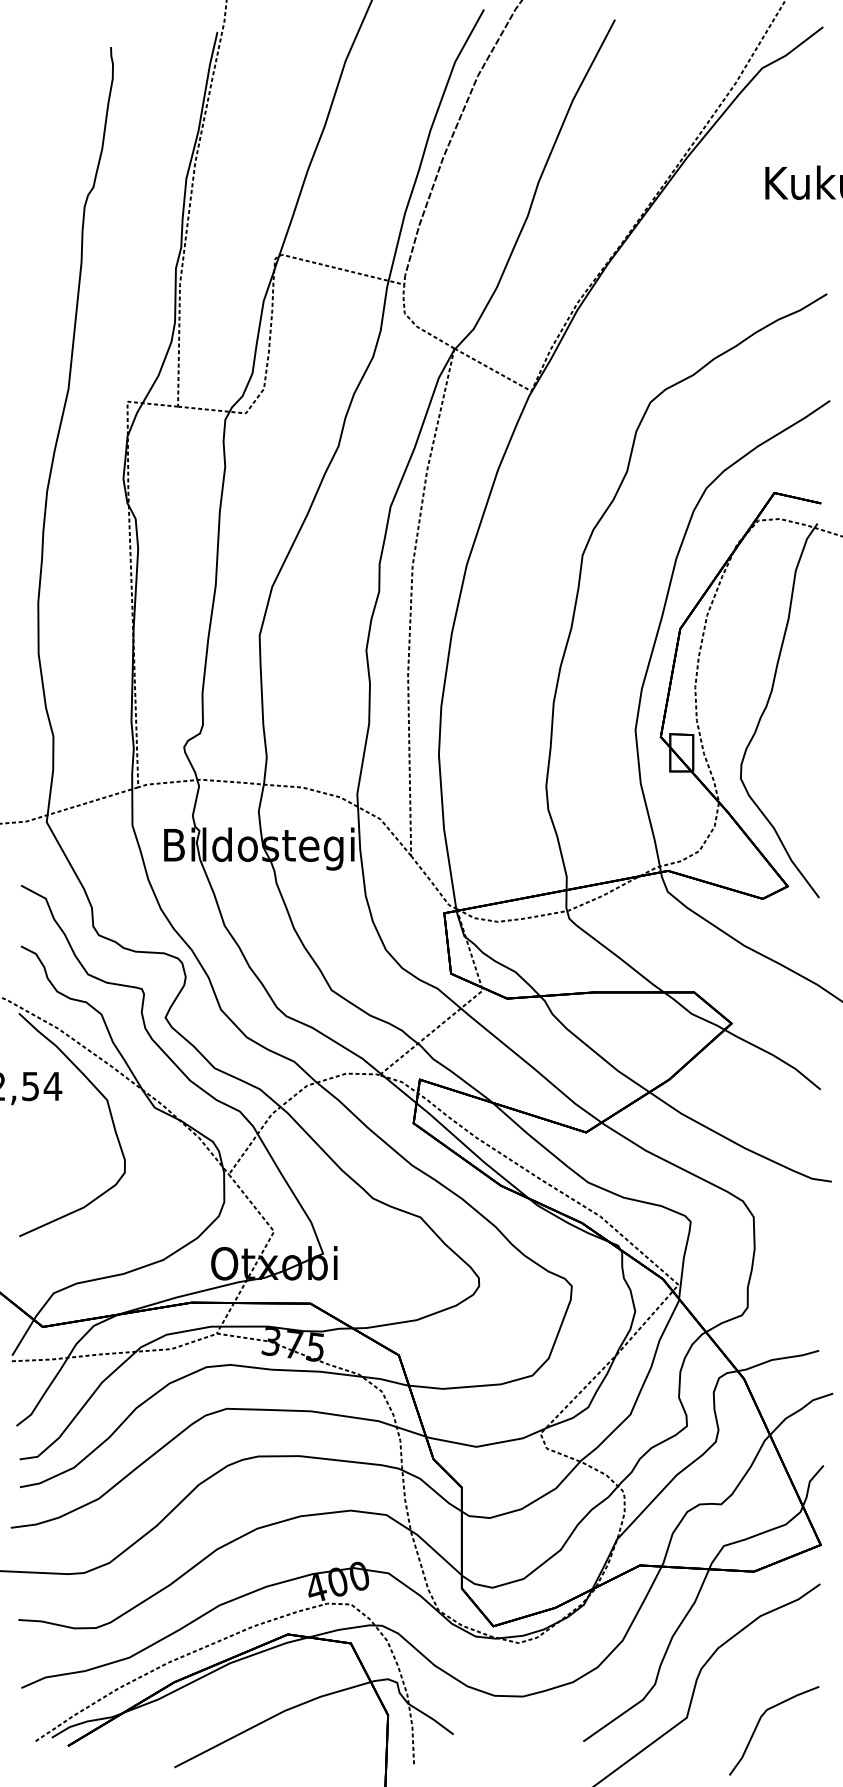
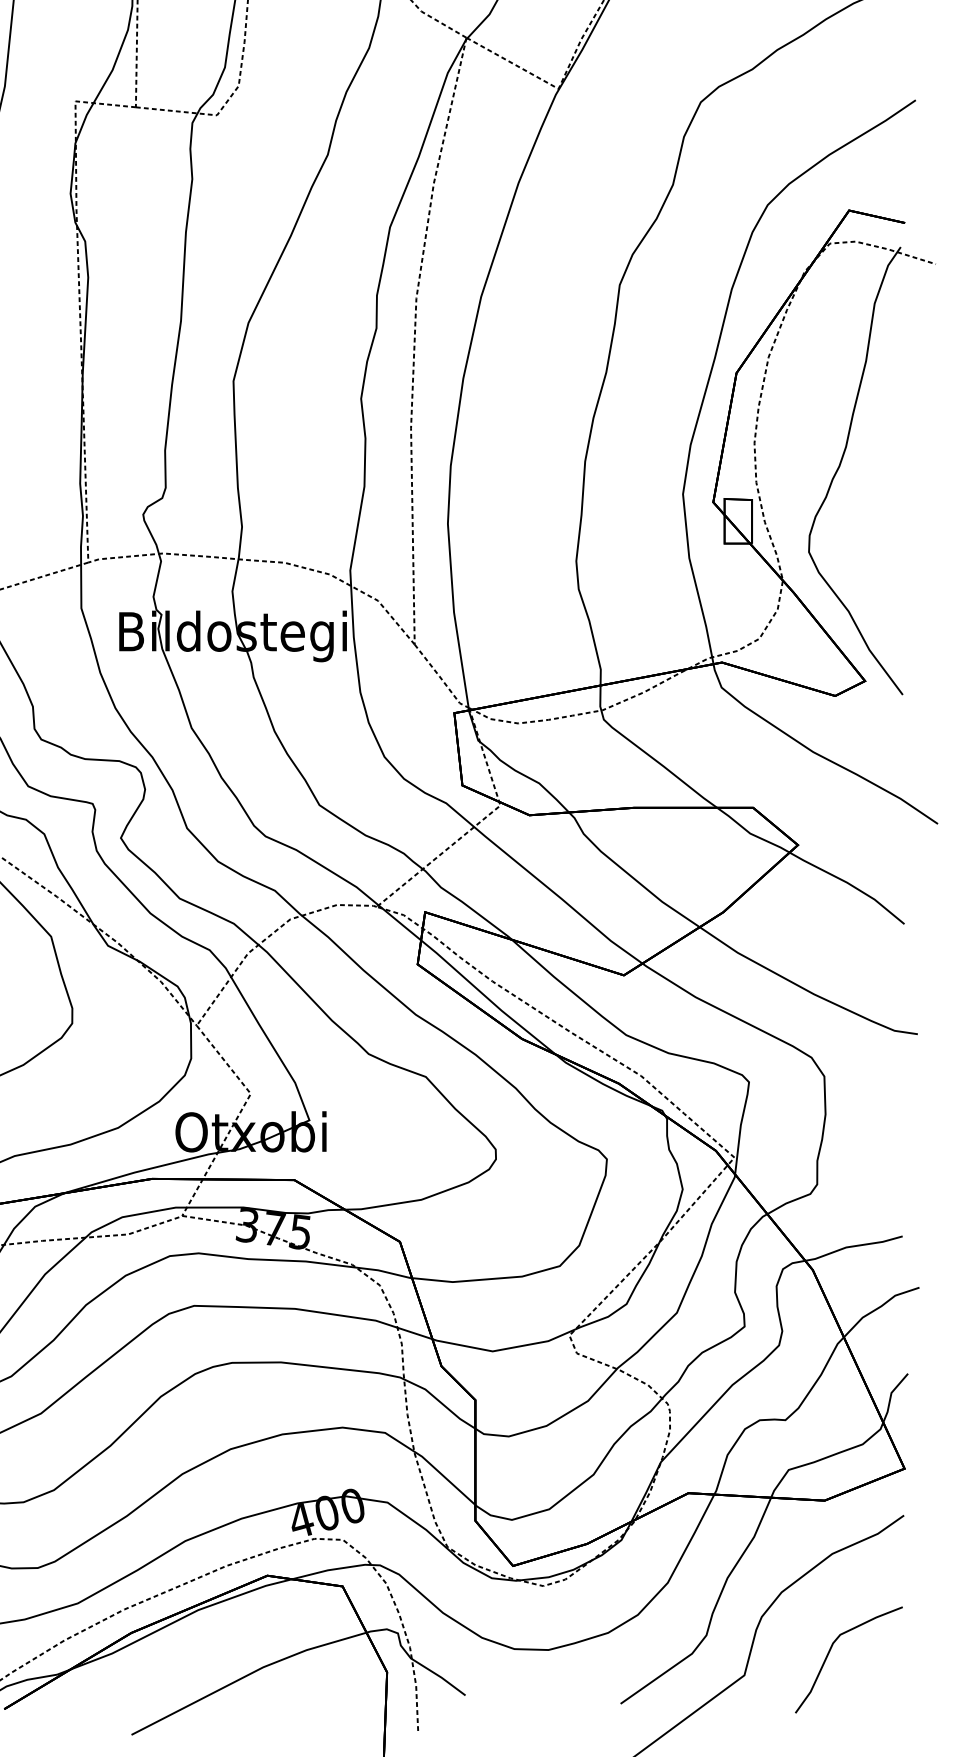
curve: (758, 1725) -> (830, 1653), moved

